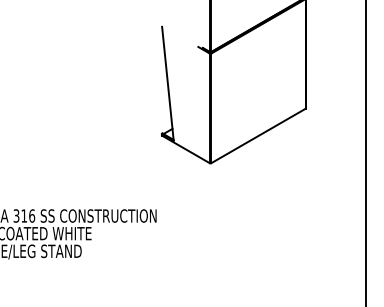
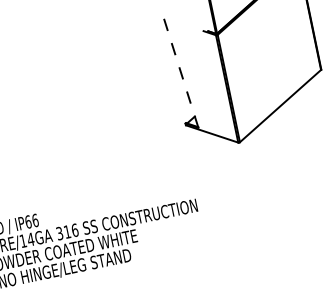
line: (167, 83) -> (180, 73), solid -> dashed

